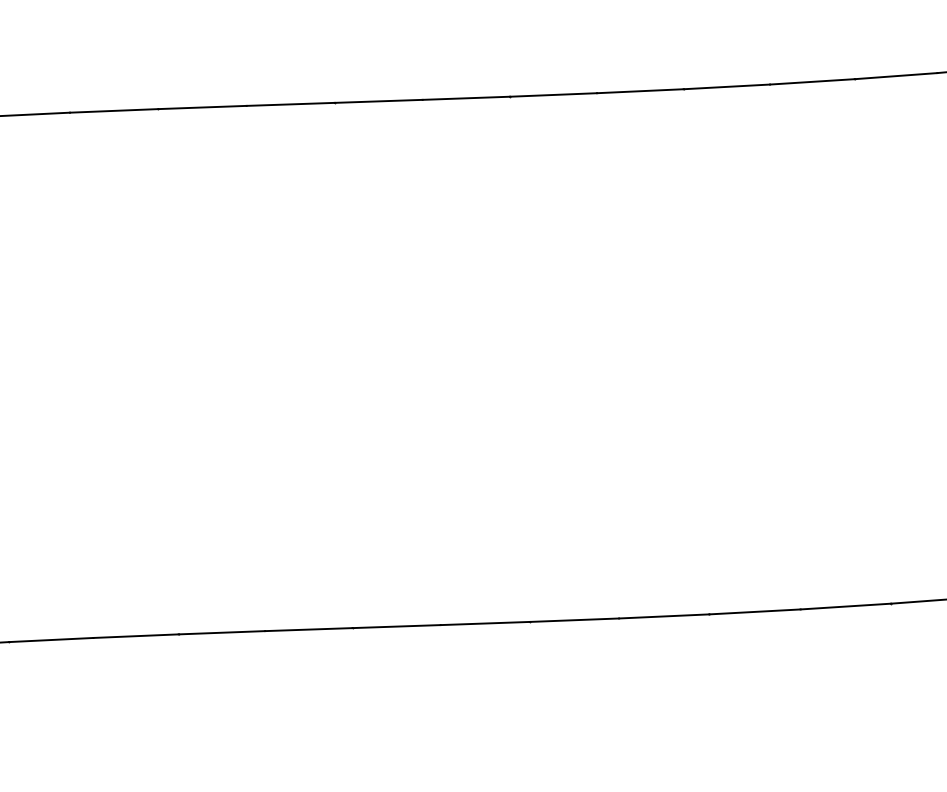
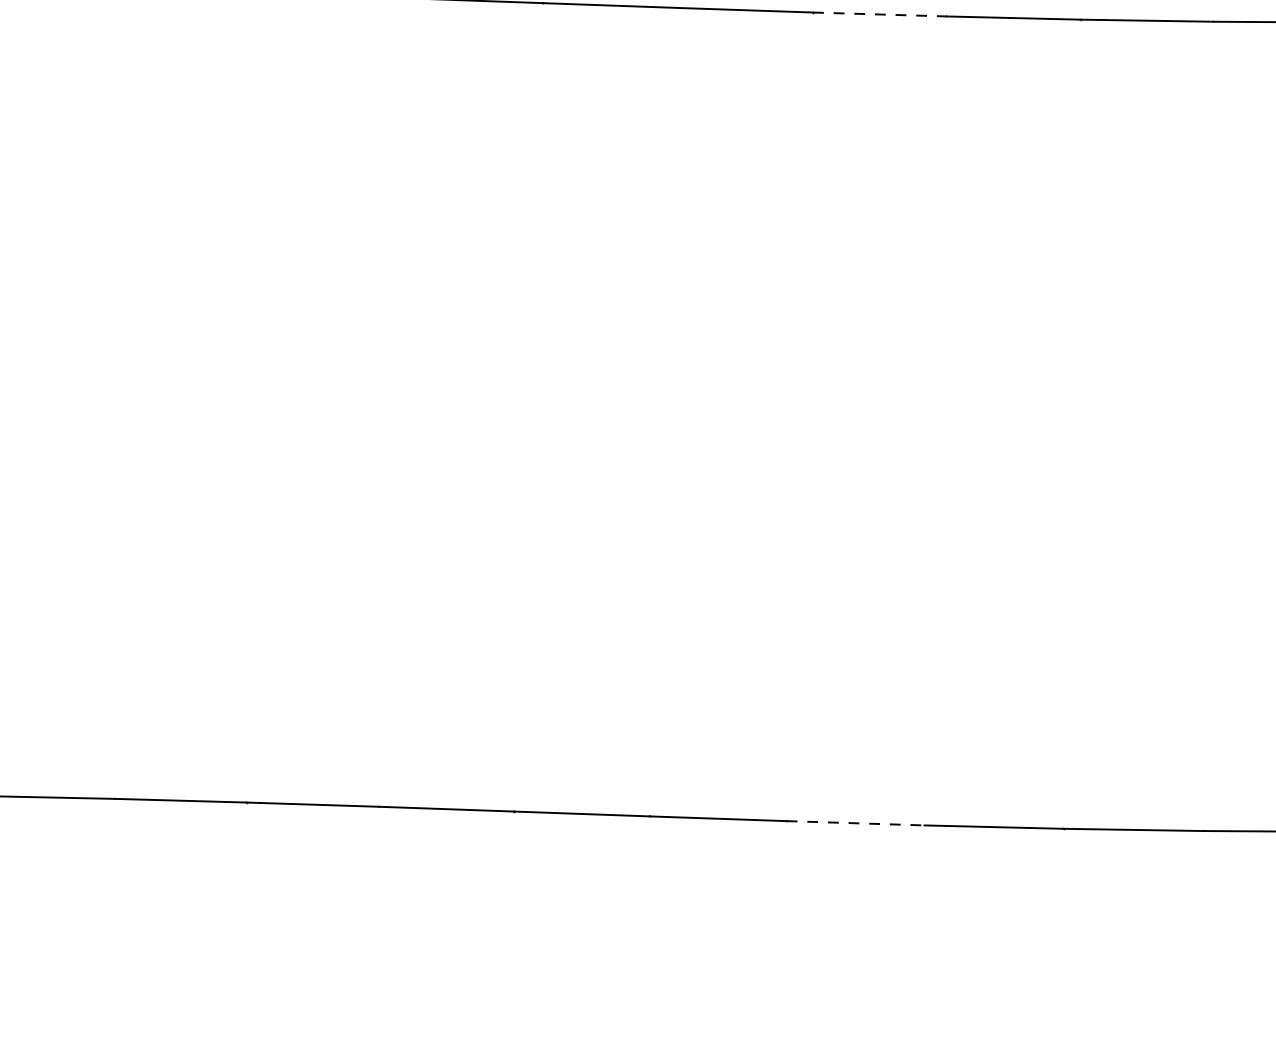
line: (553, 94) -> (879, 13), solid -> dashed
line: (574, 620) -> (855, 823), solid -> dashed

